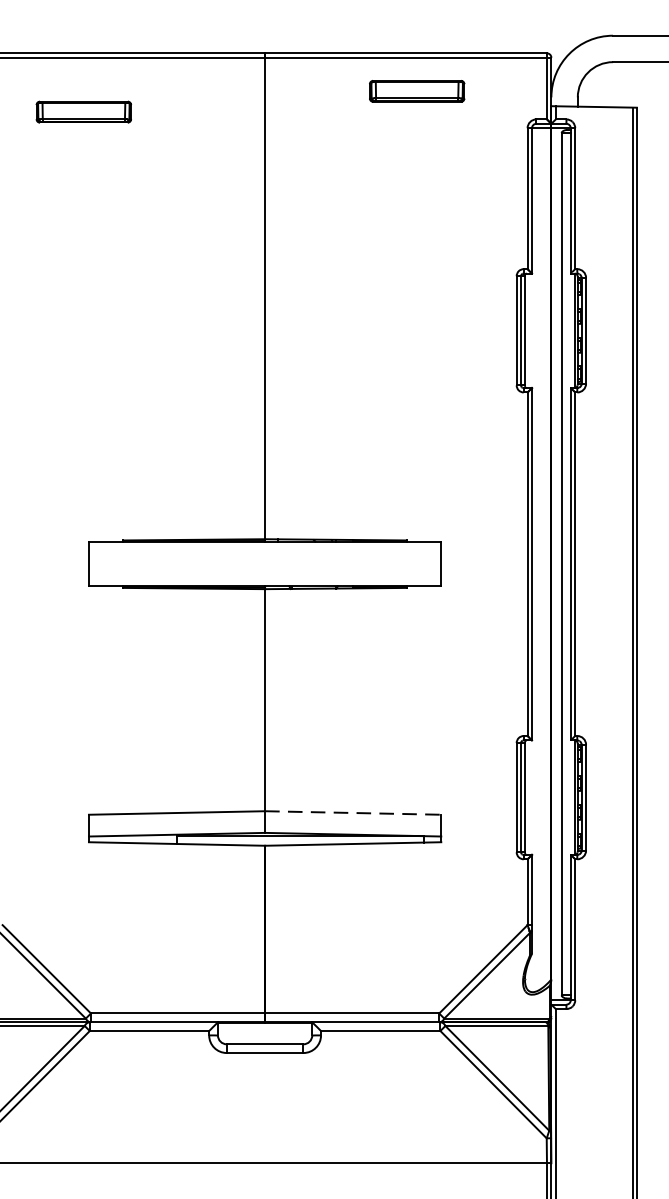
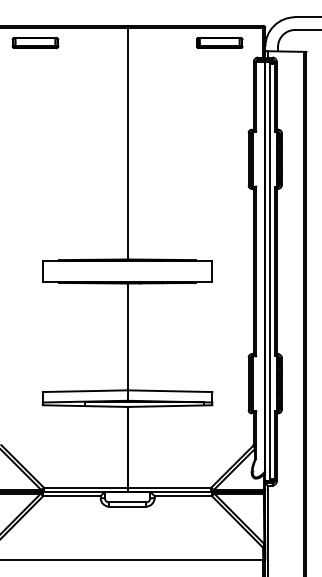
part: (416, 92) -> (219, 43), moved
part: (84, 113) -> (35, 43), moved
line: (354, 813) -> (170, 391), dashed -> solid

